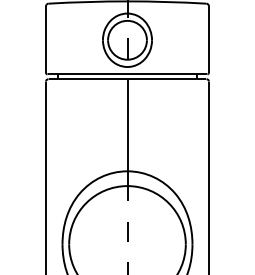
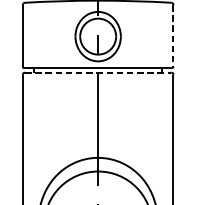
line: (208, 39) -> (173, 35), solid -> dashed
line: (127, 79) -> (98, 72), solid -> dashed

